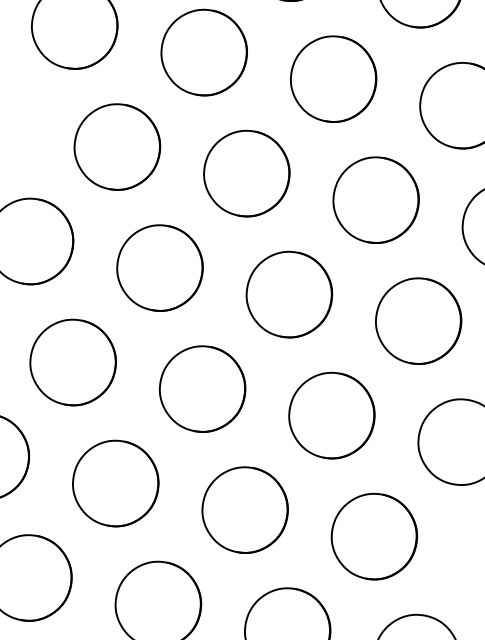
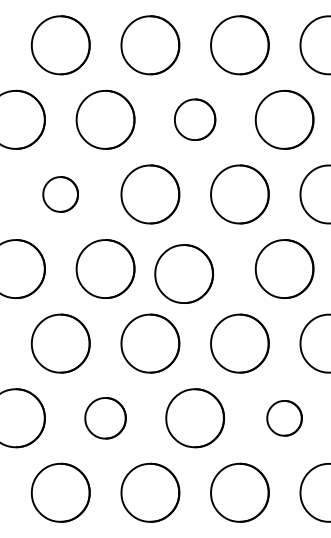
part: (332, 78) -> (194, 119), size x0.7
part: (116, 147) -> (60, 194), size x0.6
part: (288, 293) -> (183, 273), moved
part: (115, 483) -> (105, 418), size x0.7
part: (374, 536) -> (284, 418), size x0.6

